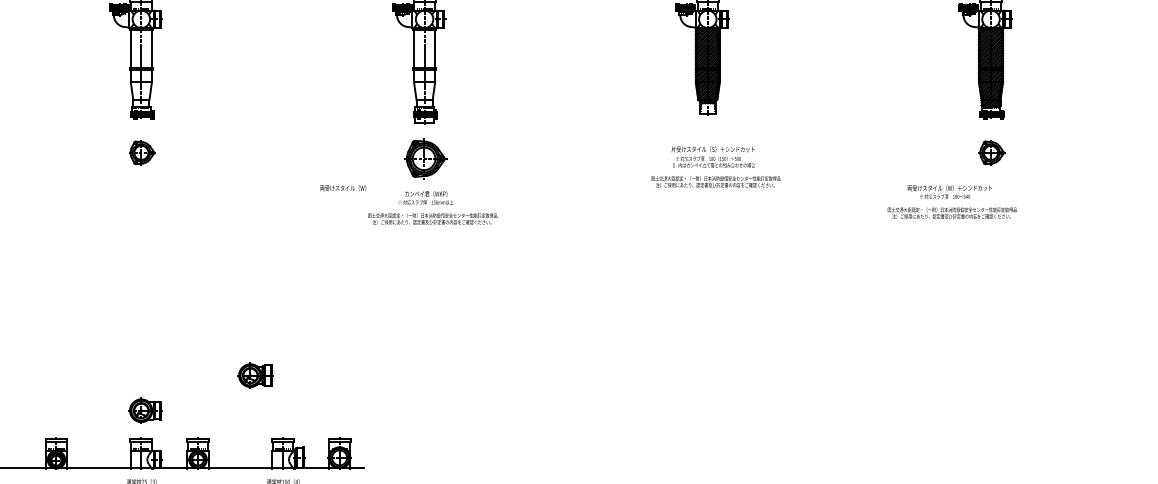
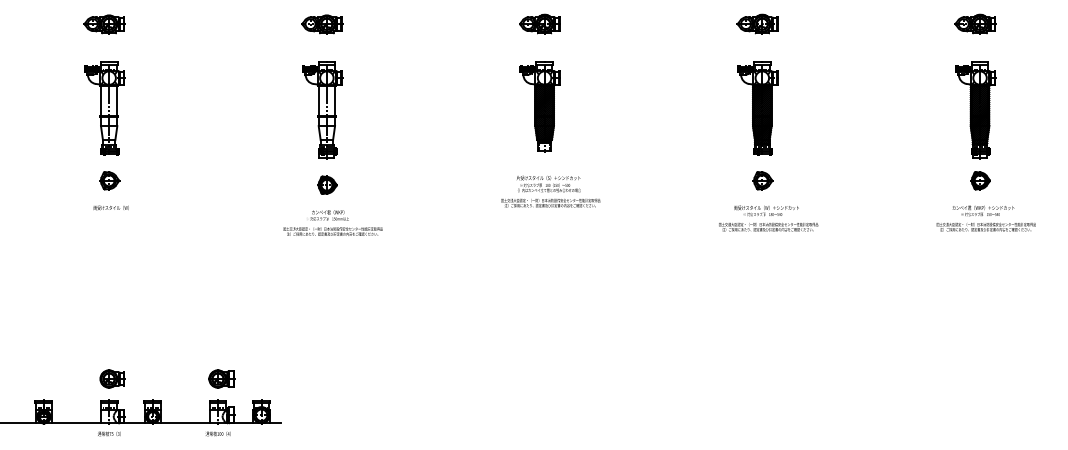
part: (425, 157) -> (327, 184), size x0.62
text: (342, 187) -> (110, 207), moved
text: (952, 201) -> (768, 218), moved
part: (254, 374) -> (221, 378), moved

